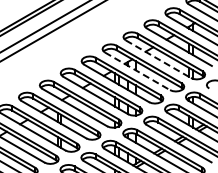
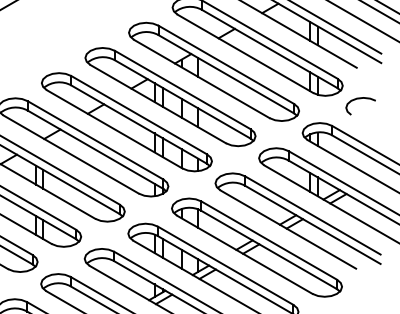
line: (158, 59) -> (245, 54), dashed -> solid
line: (137, 71) -> (201, 79), dashed -> solid

